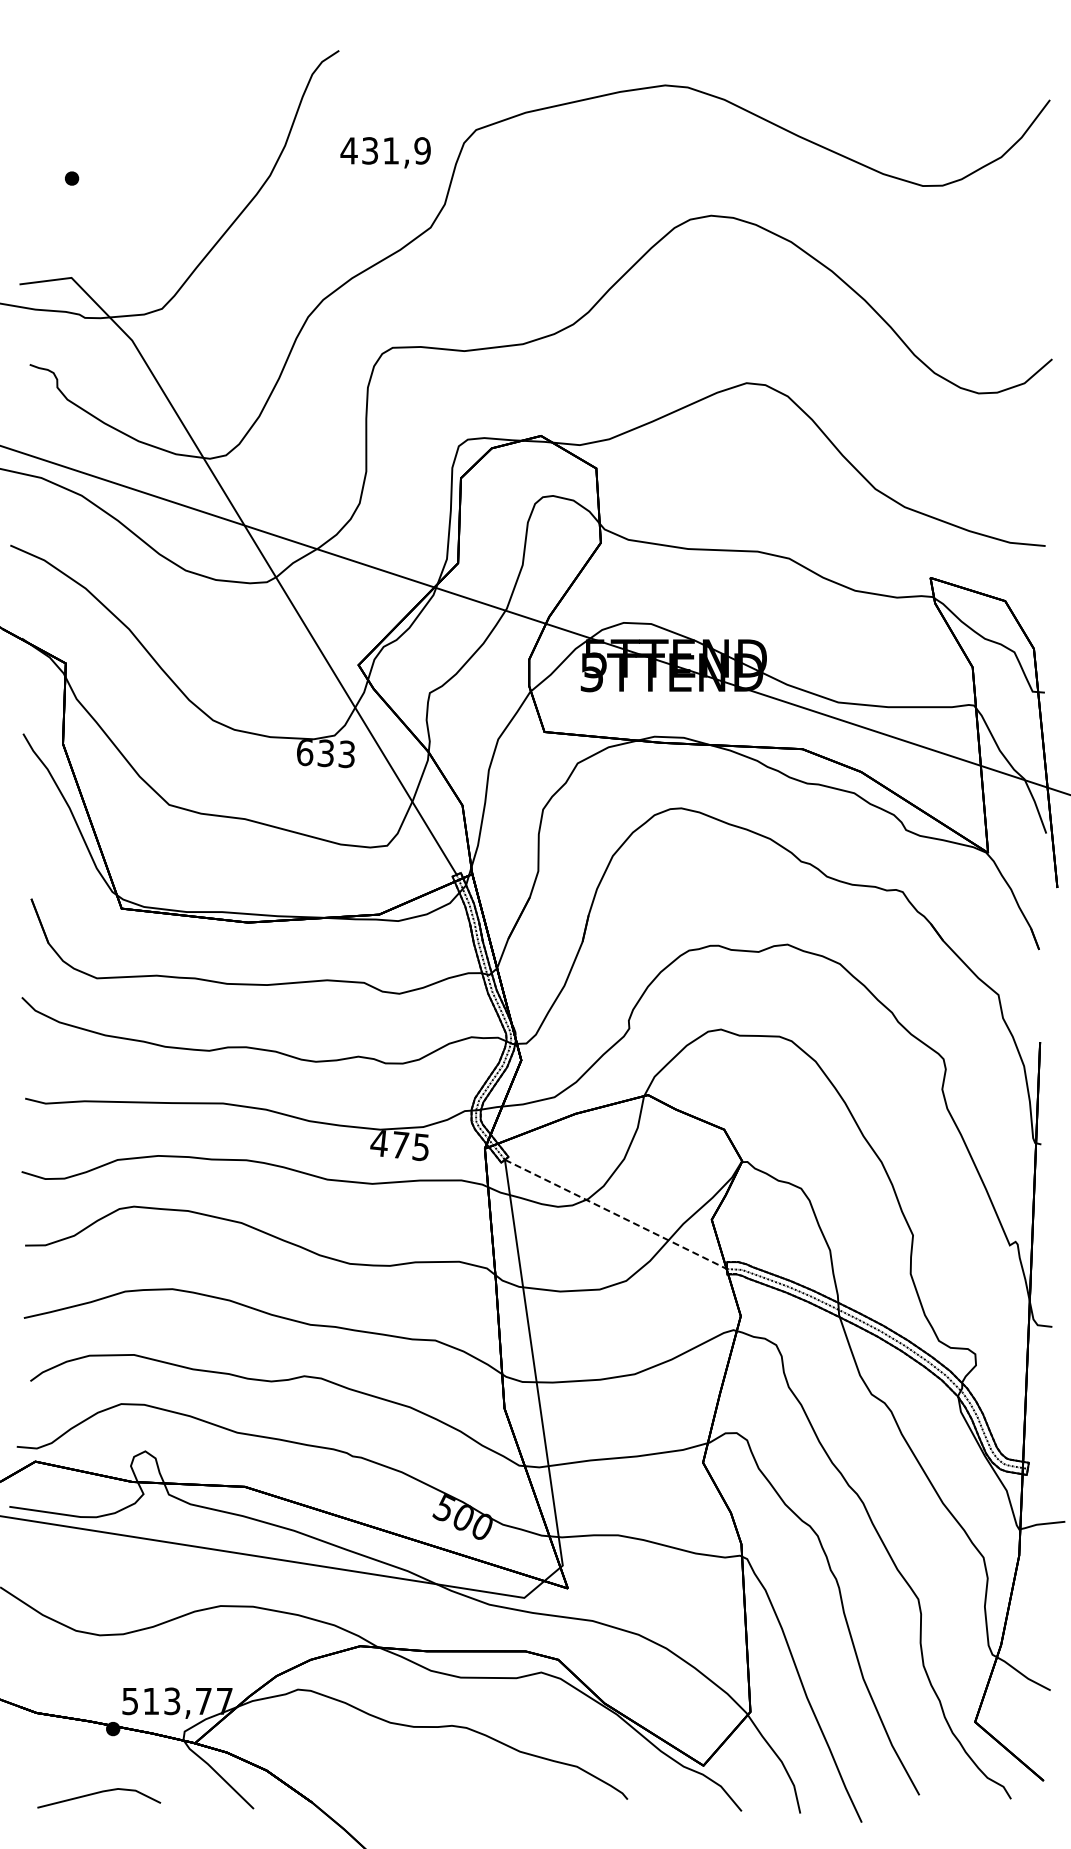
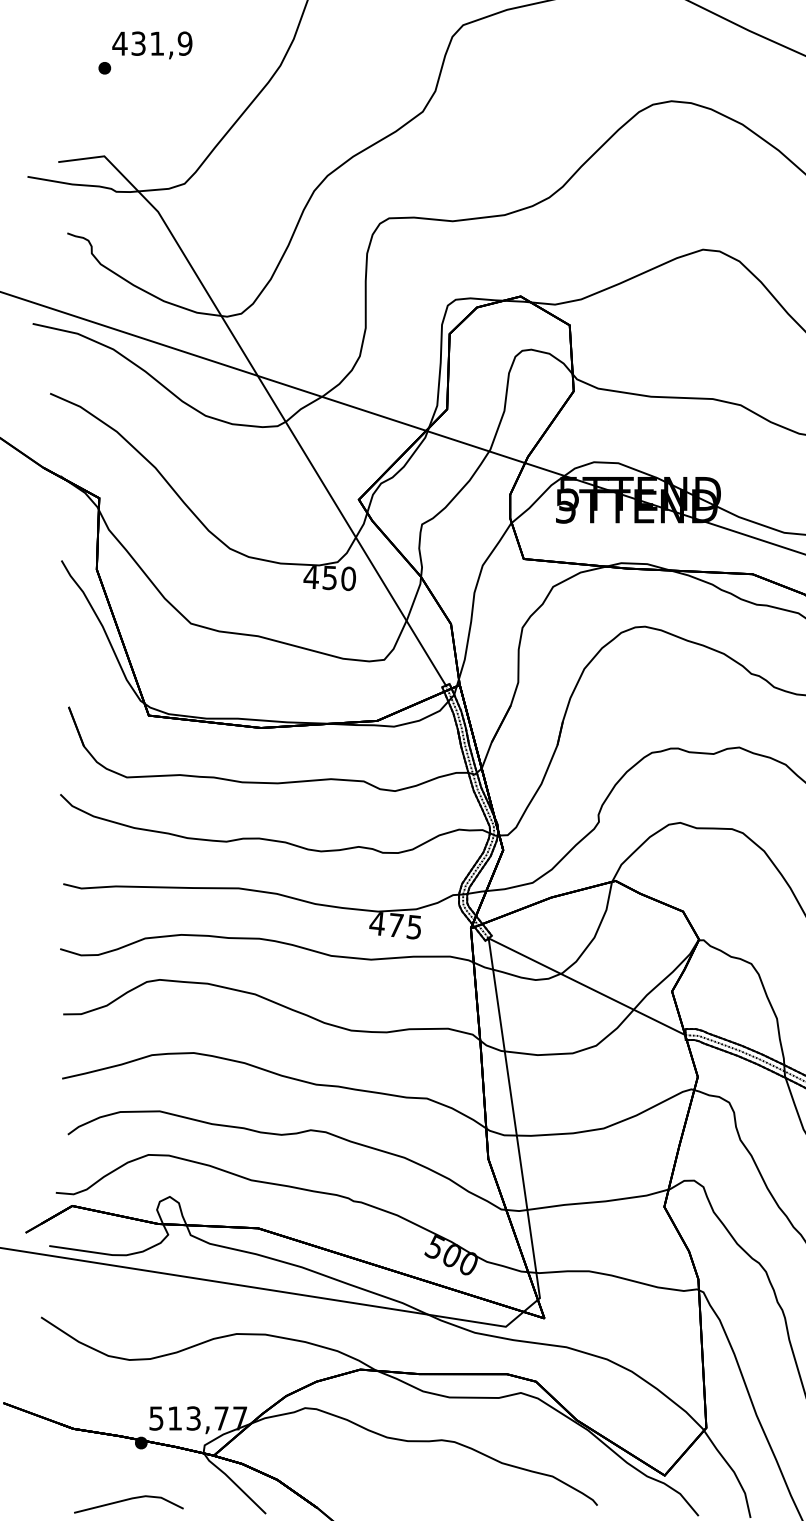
text: (385, 152) -> (152, 45), moved
text: (325, 753) -> (329, 578), 633 -> 450
line: (615, 1214) -> (586, 986), dashed -> solid

